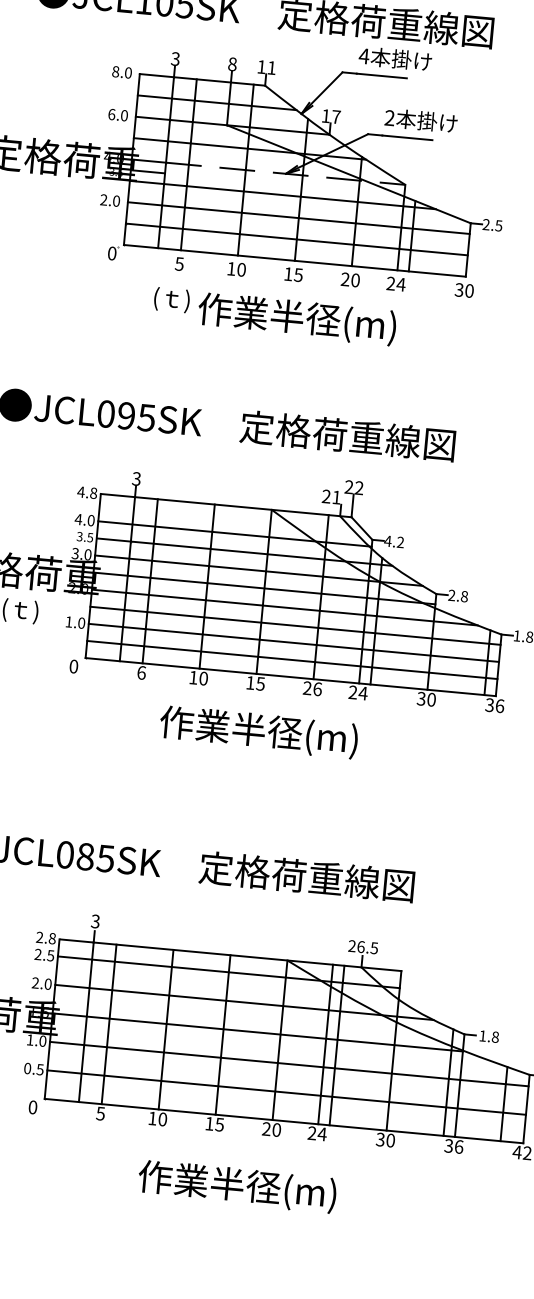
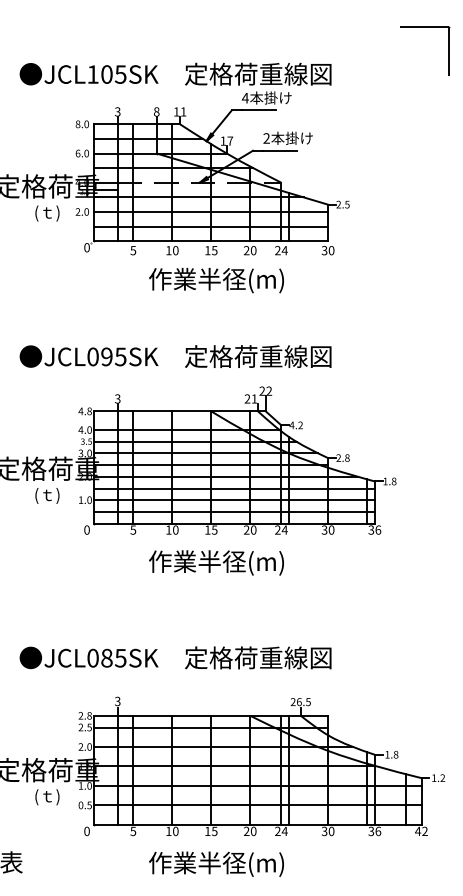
text: (172, 300) -> (47, 213), moved
text: (141, 672) -> (133, 529), 6 -> 5
text: (317, 688) -> (253, 529), 26 -> 20
text: (237, 1185) -> (216, 863), moved

